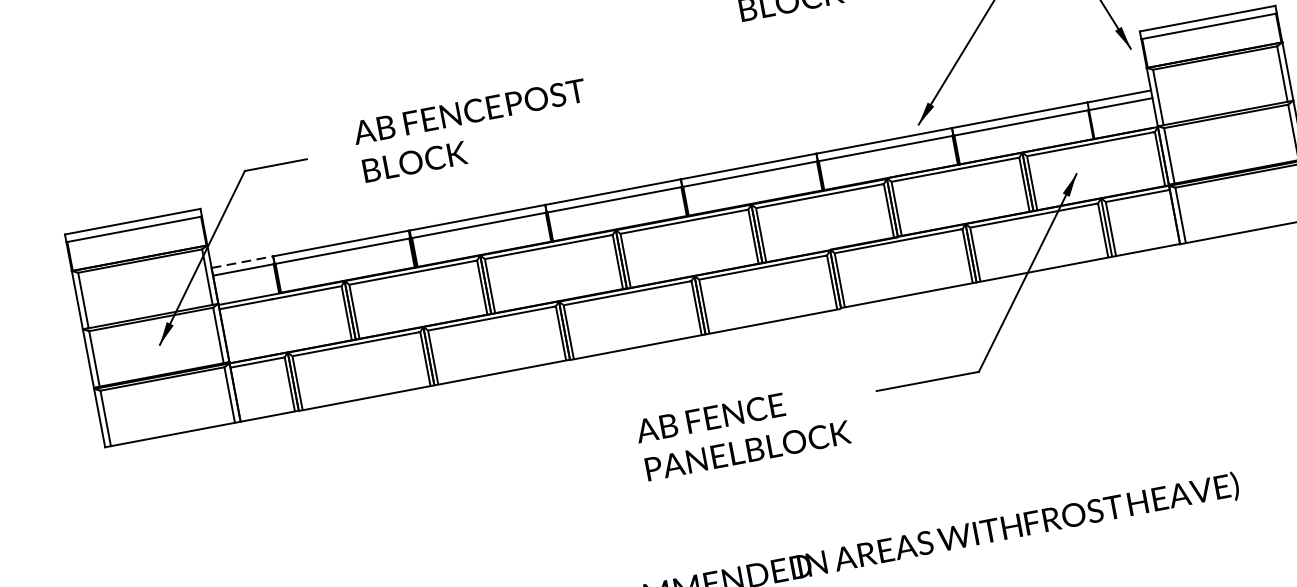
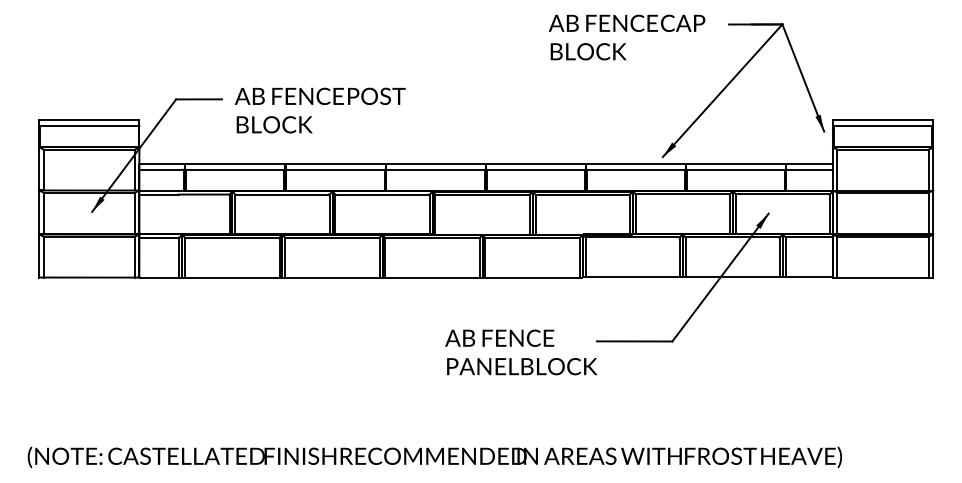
text: (472, 131) -> (319, 110), moved
line: (243, 262) -> (162, 164), dashed -> solid
text: (743, 431) -> (521, 352), moved

